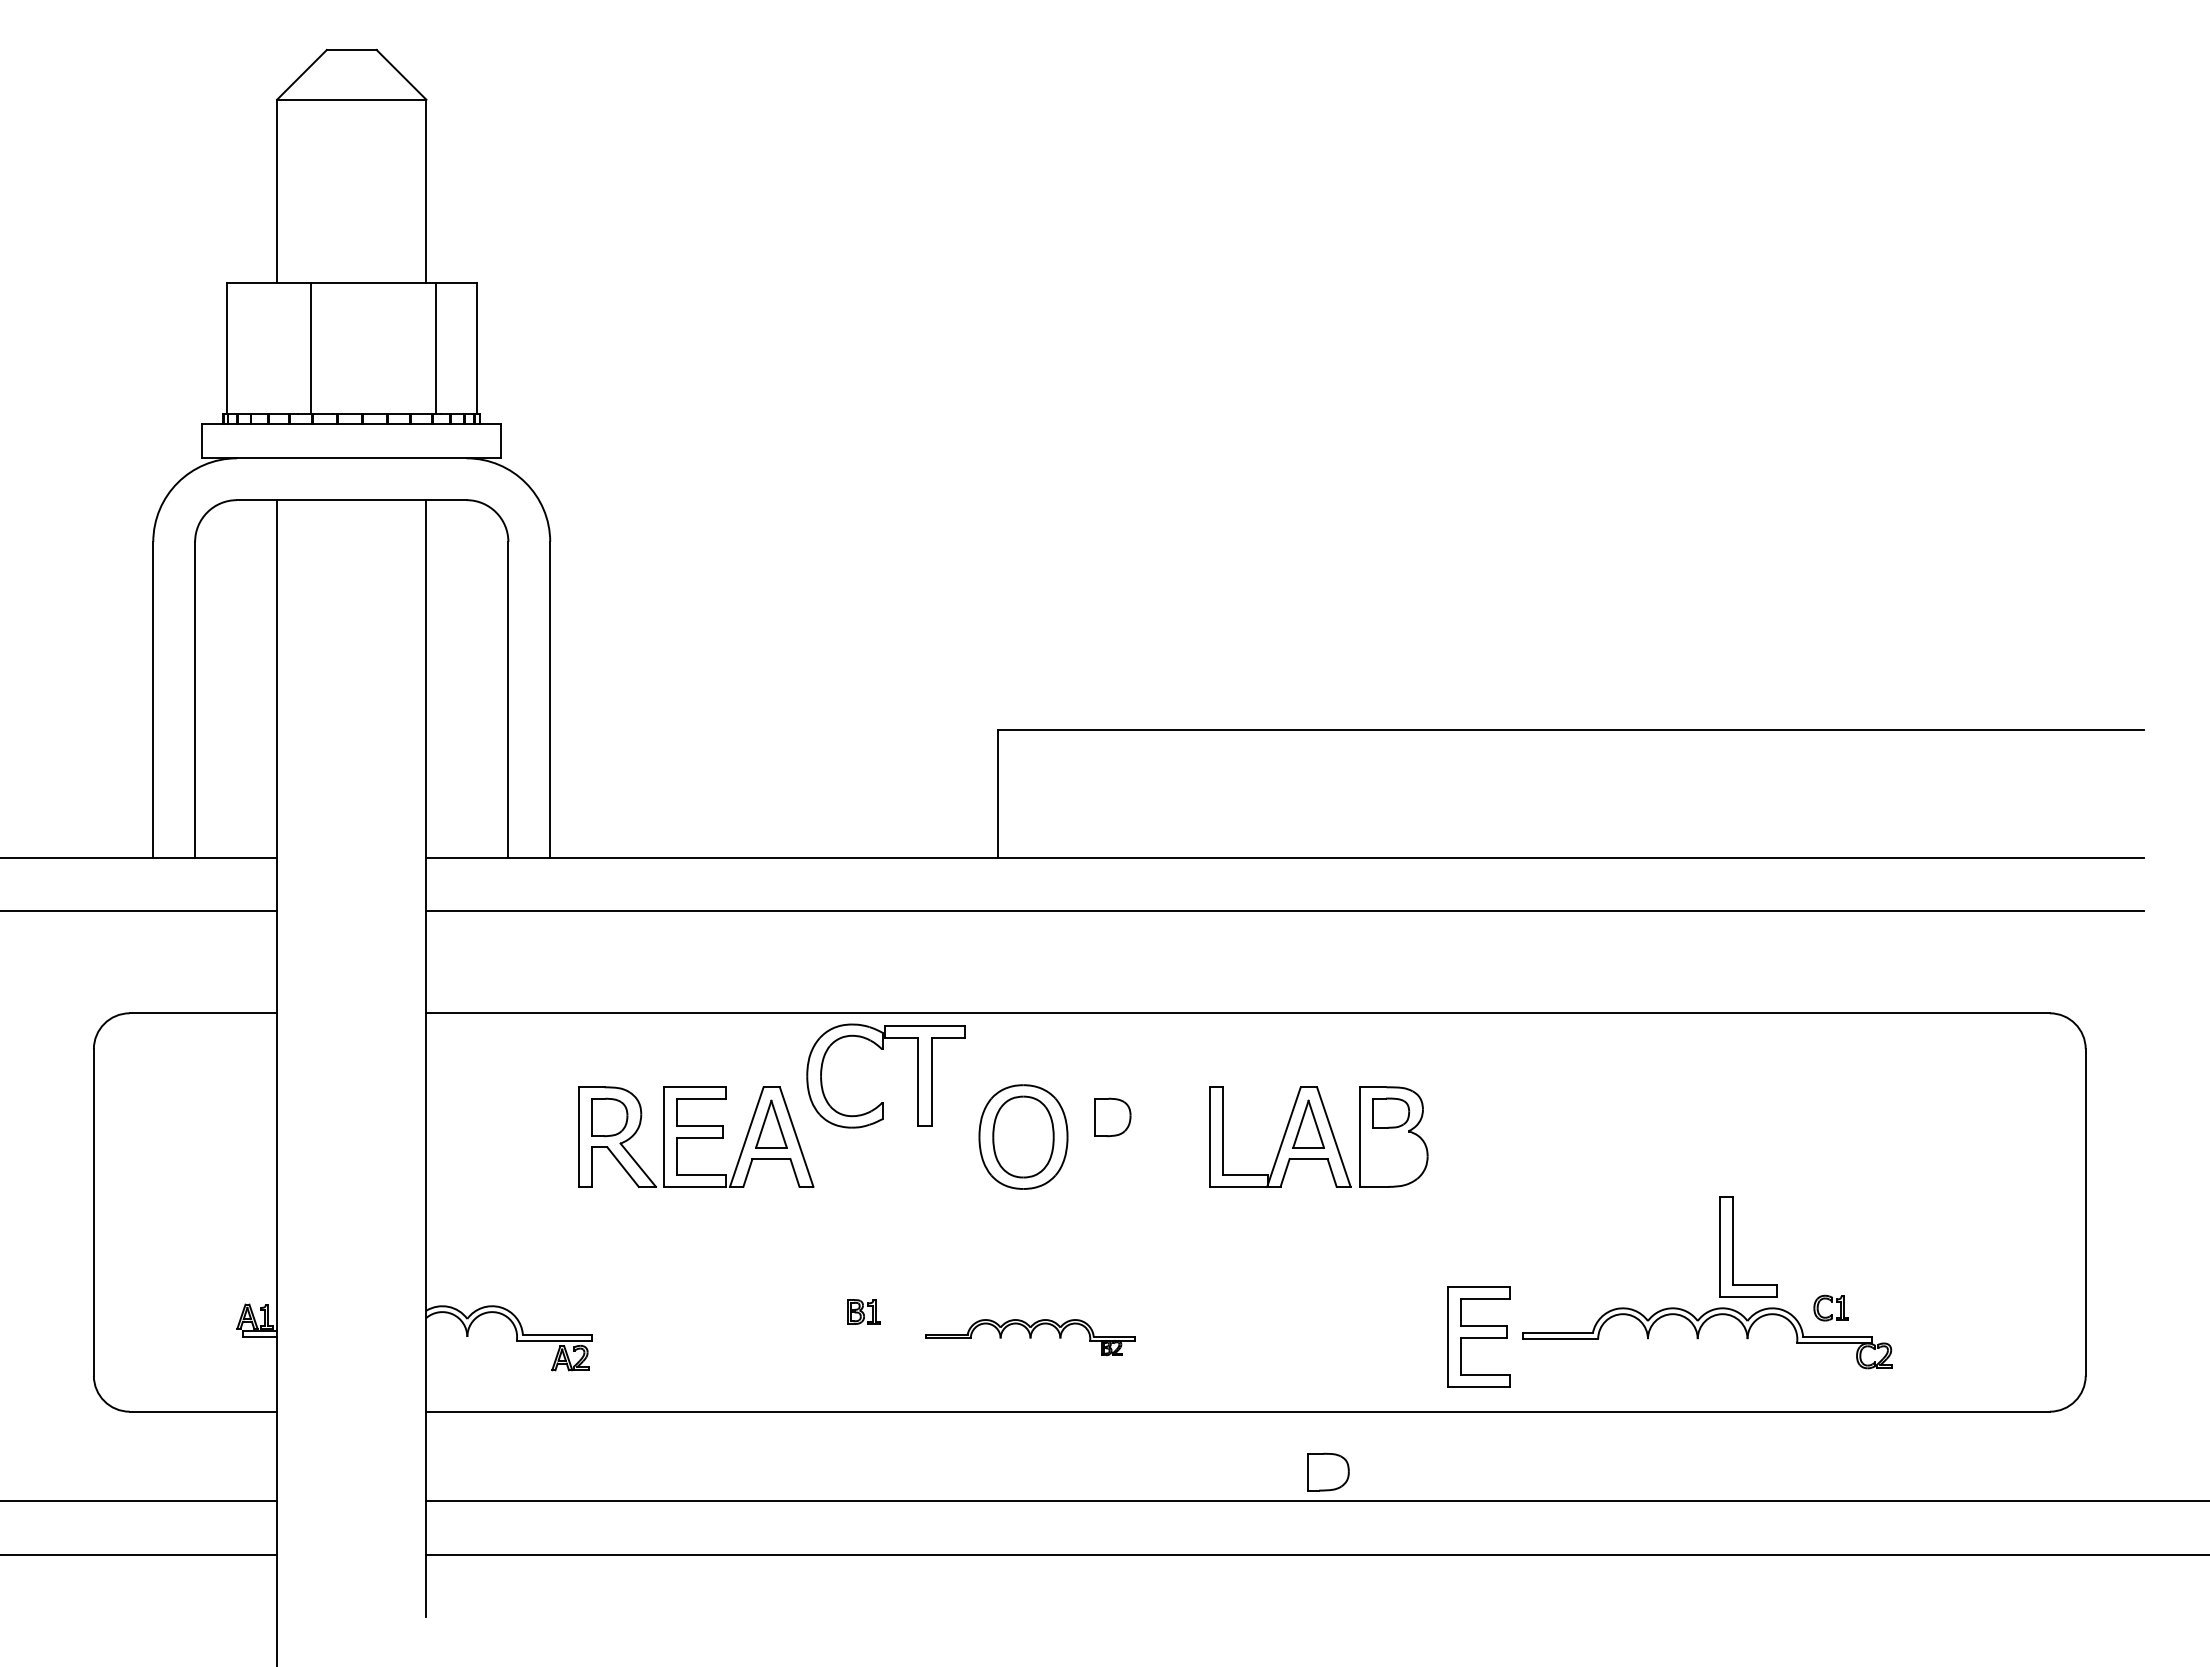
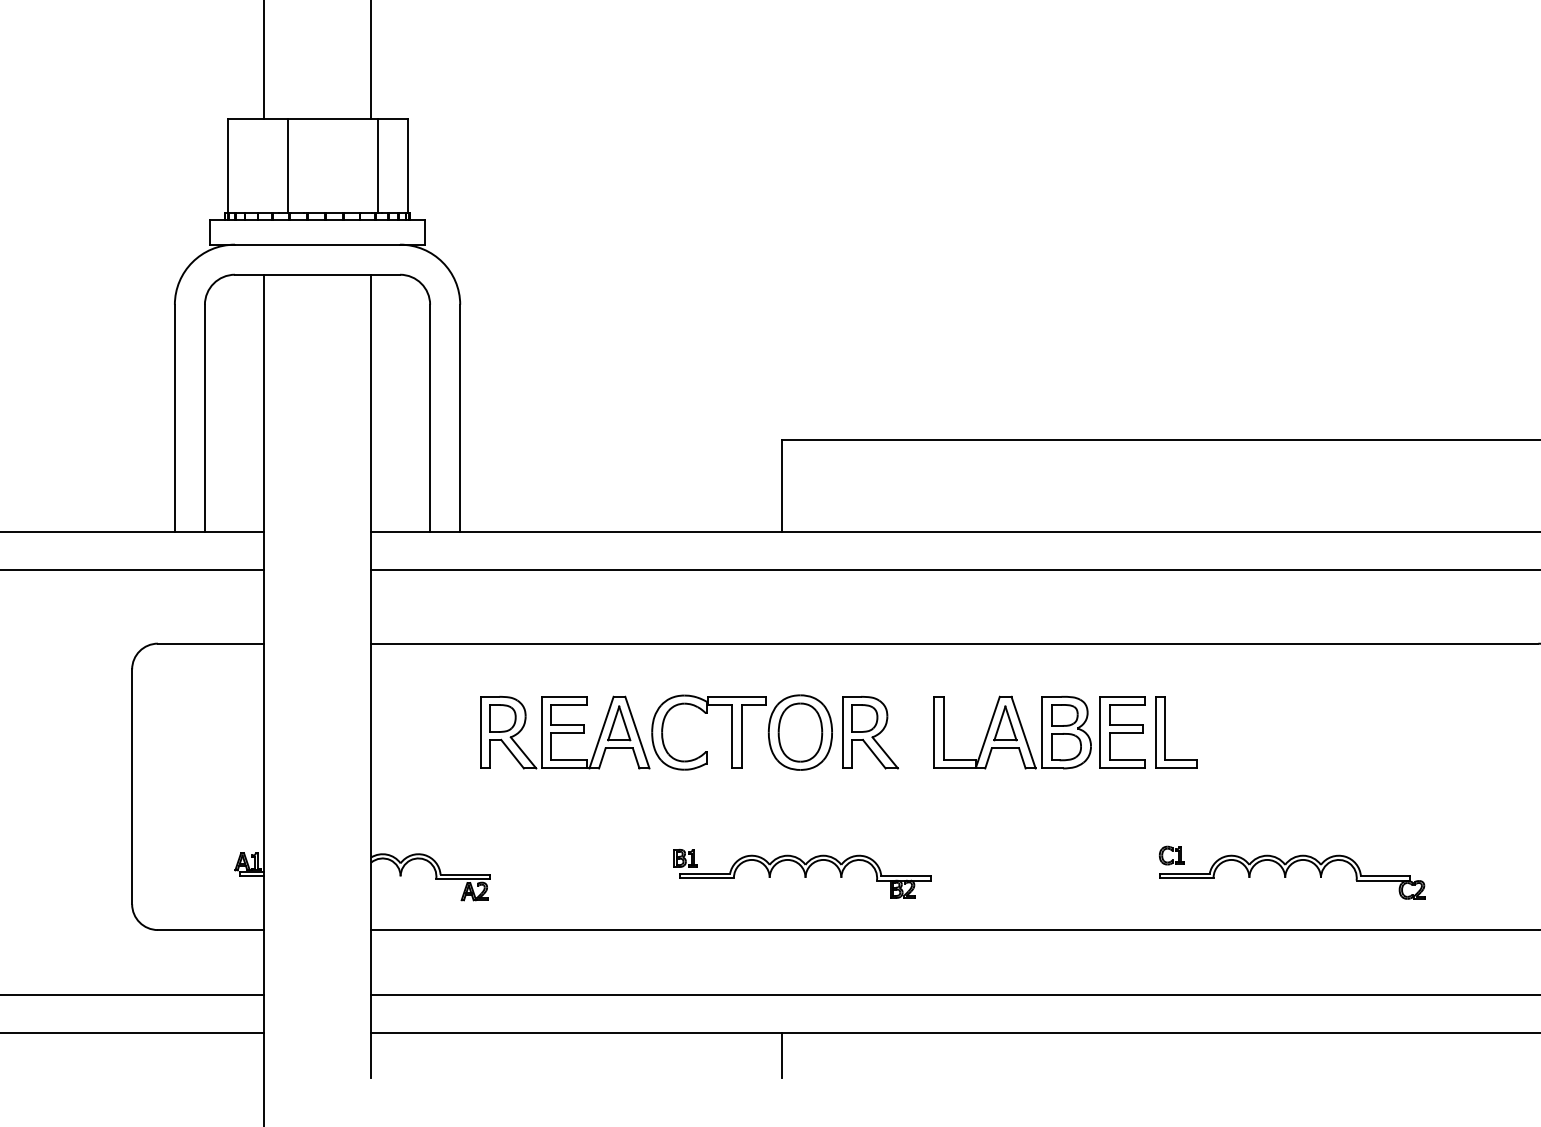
part: (883, 1049) -> (707, 713), moved
part: (1120, 1136) -> (870, 732), added
part: (1733, 1246) -> (1165, 732), moved
part: (1830, 1307) -> (1171, 855), moved
part: (1478, 1336) -> (1122, 732), moved
part: (1030, 1337) -> (805, 876), size x1.67
part: (1328, 1471) -> (1066, 746), moved
line: (998, 1585) -> (782, 1055), added

